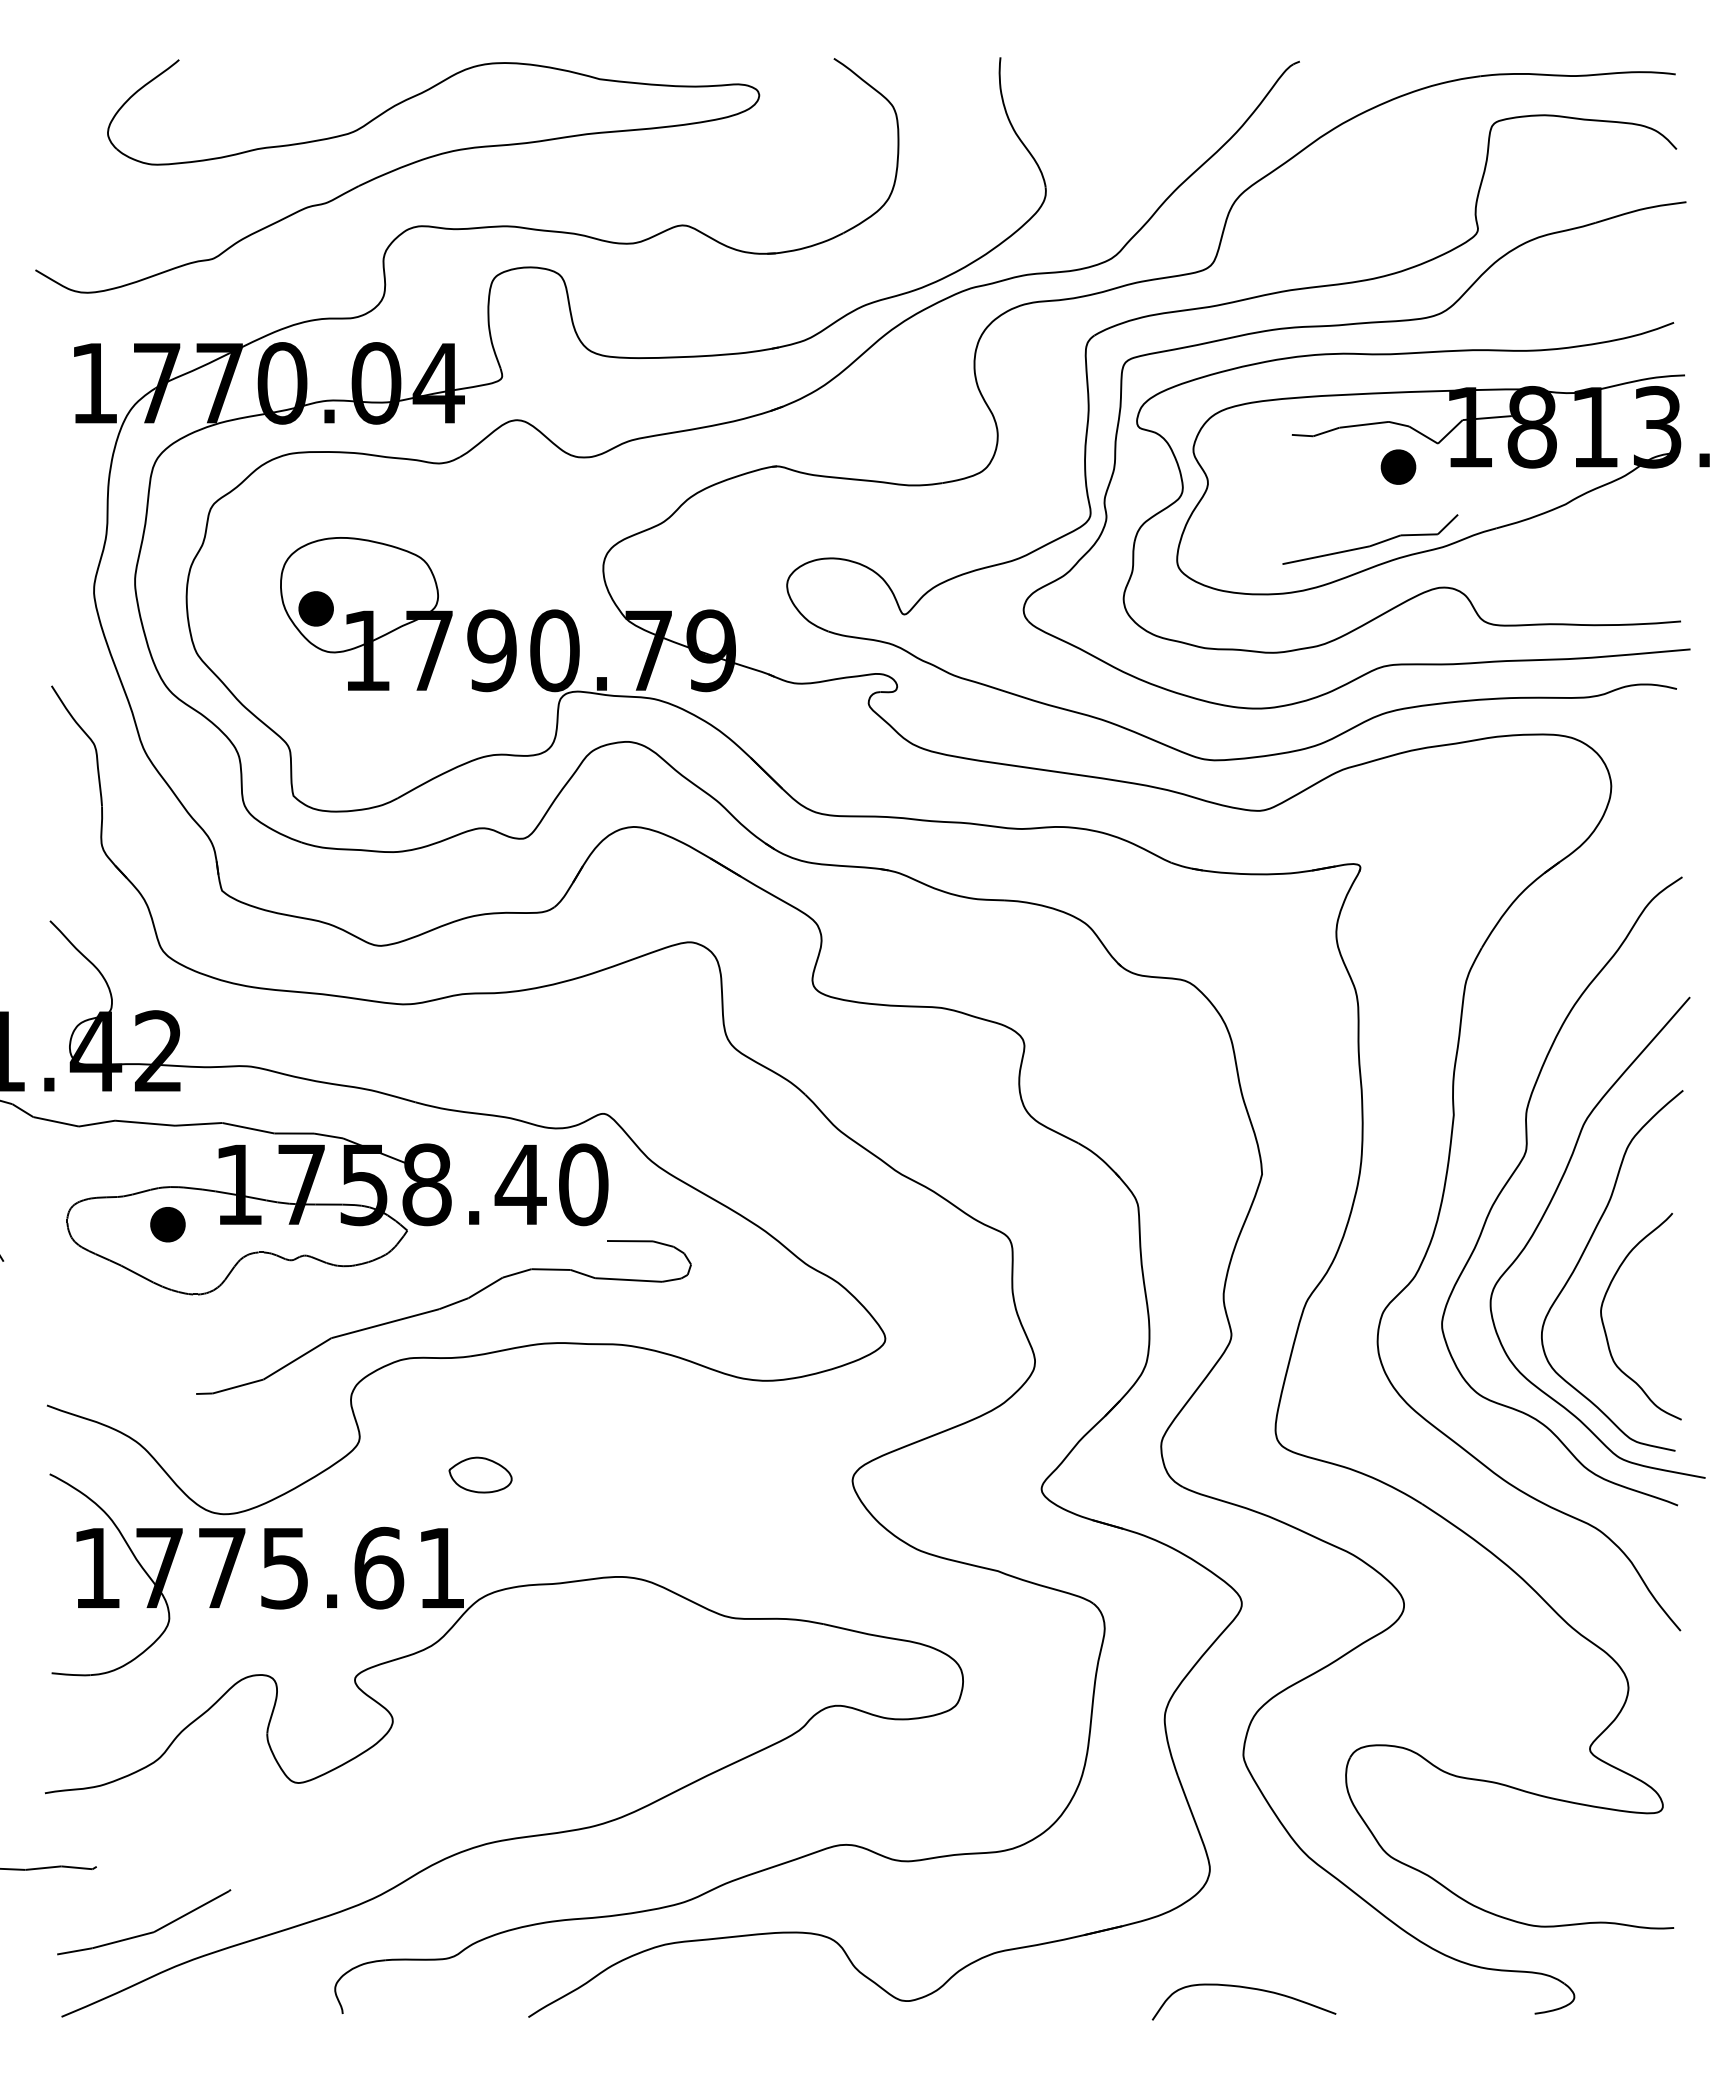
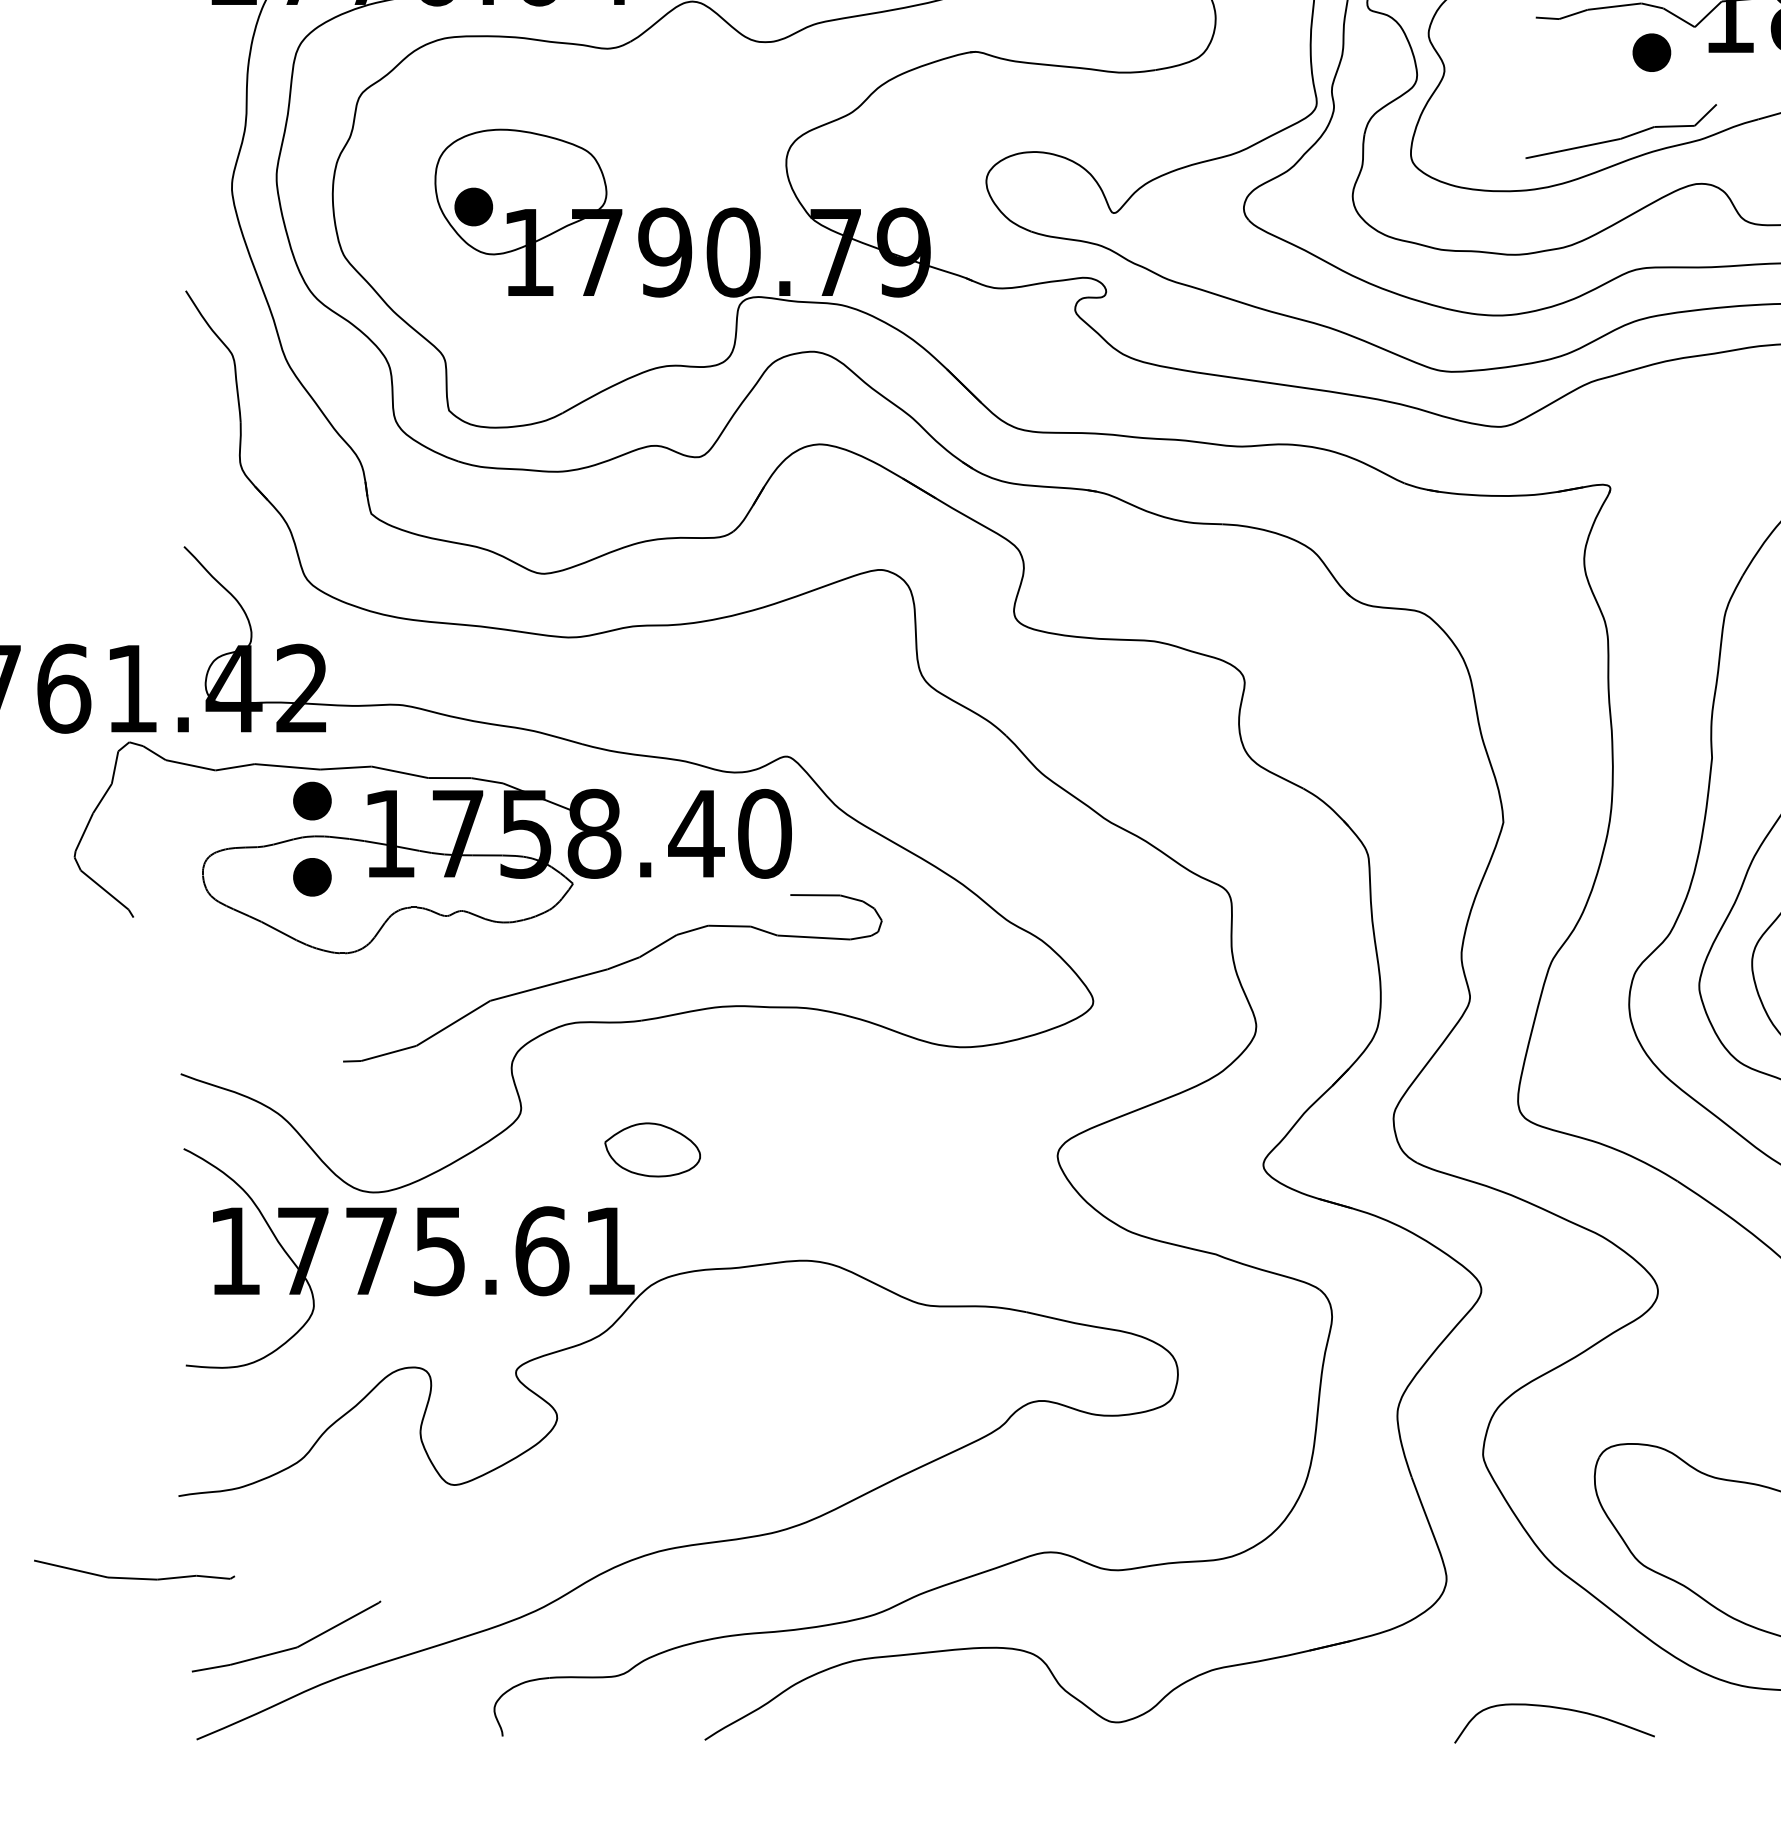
part: (167, 1154) -> (311, 800), added
part: (480, 1474) -> (652, 1149), size x1.4
curve: (1243, 1988) -> (1553, 1708), moved

